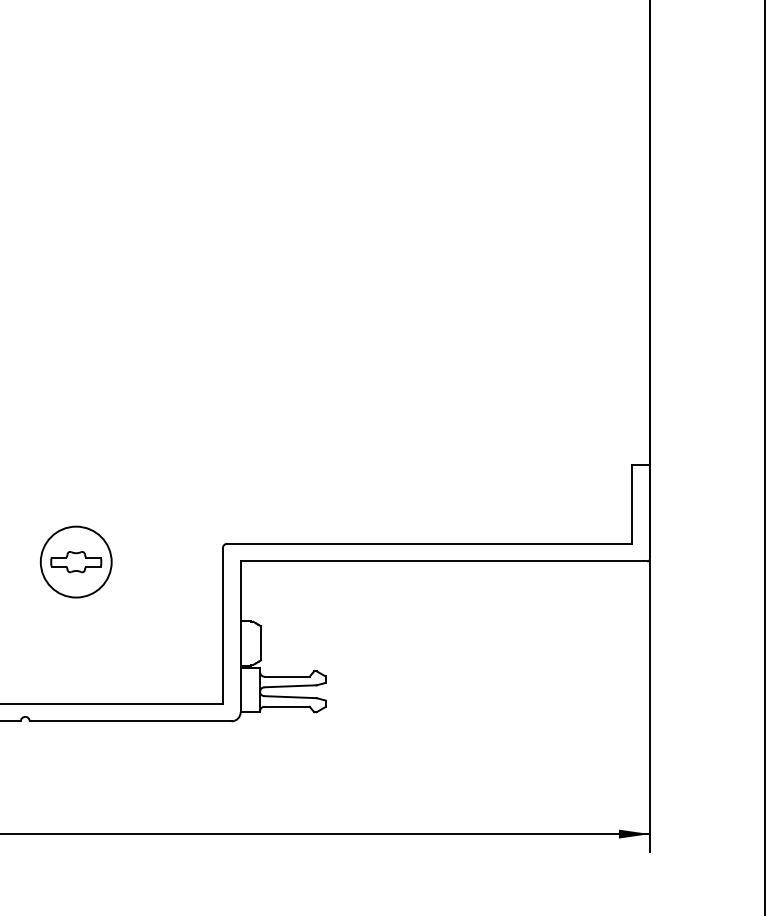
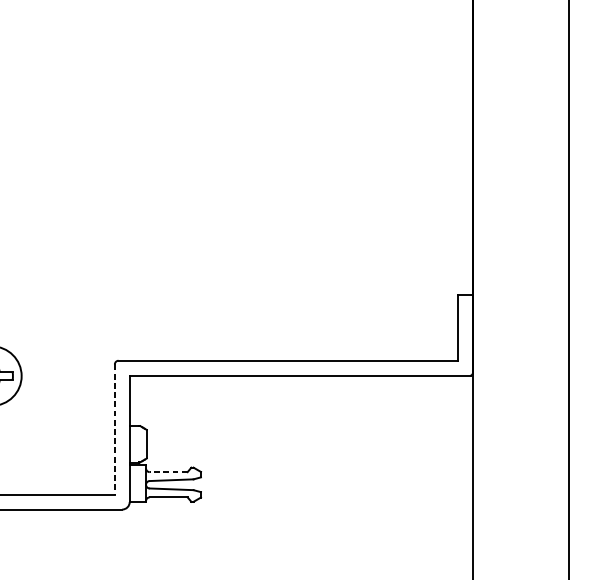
line: (222, 625) -> (114, 429), solid -> dashed
line: (287, 676) -> (169, 471), solid -> dashed

